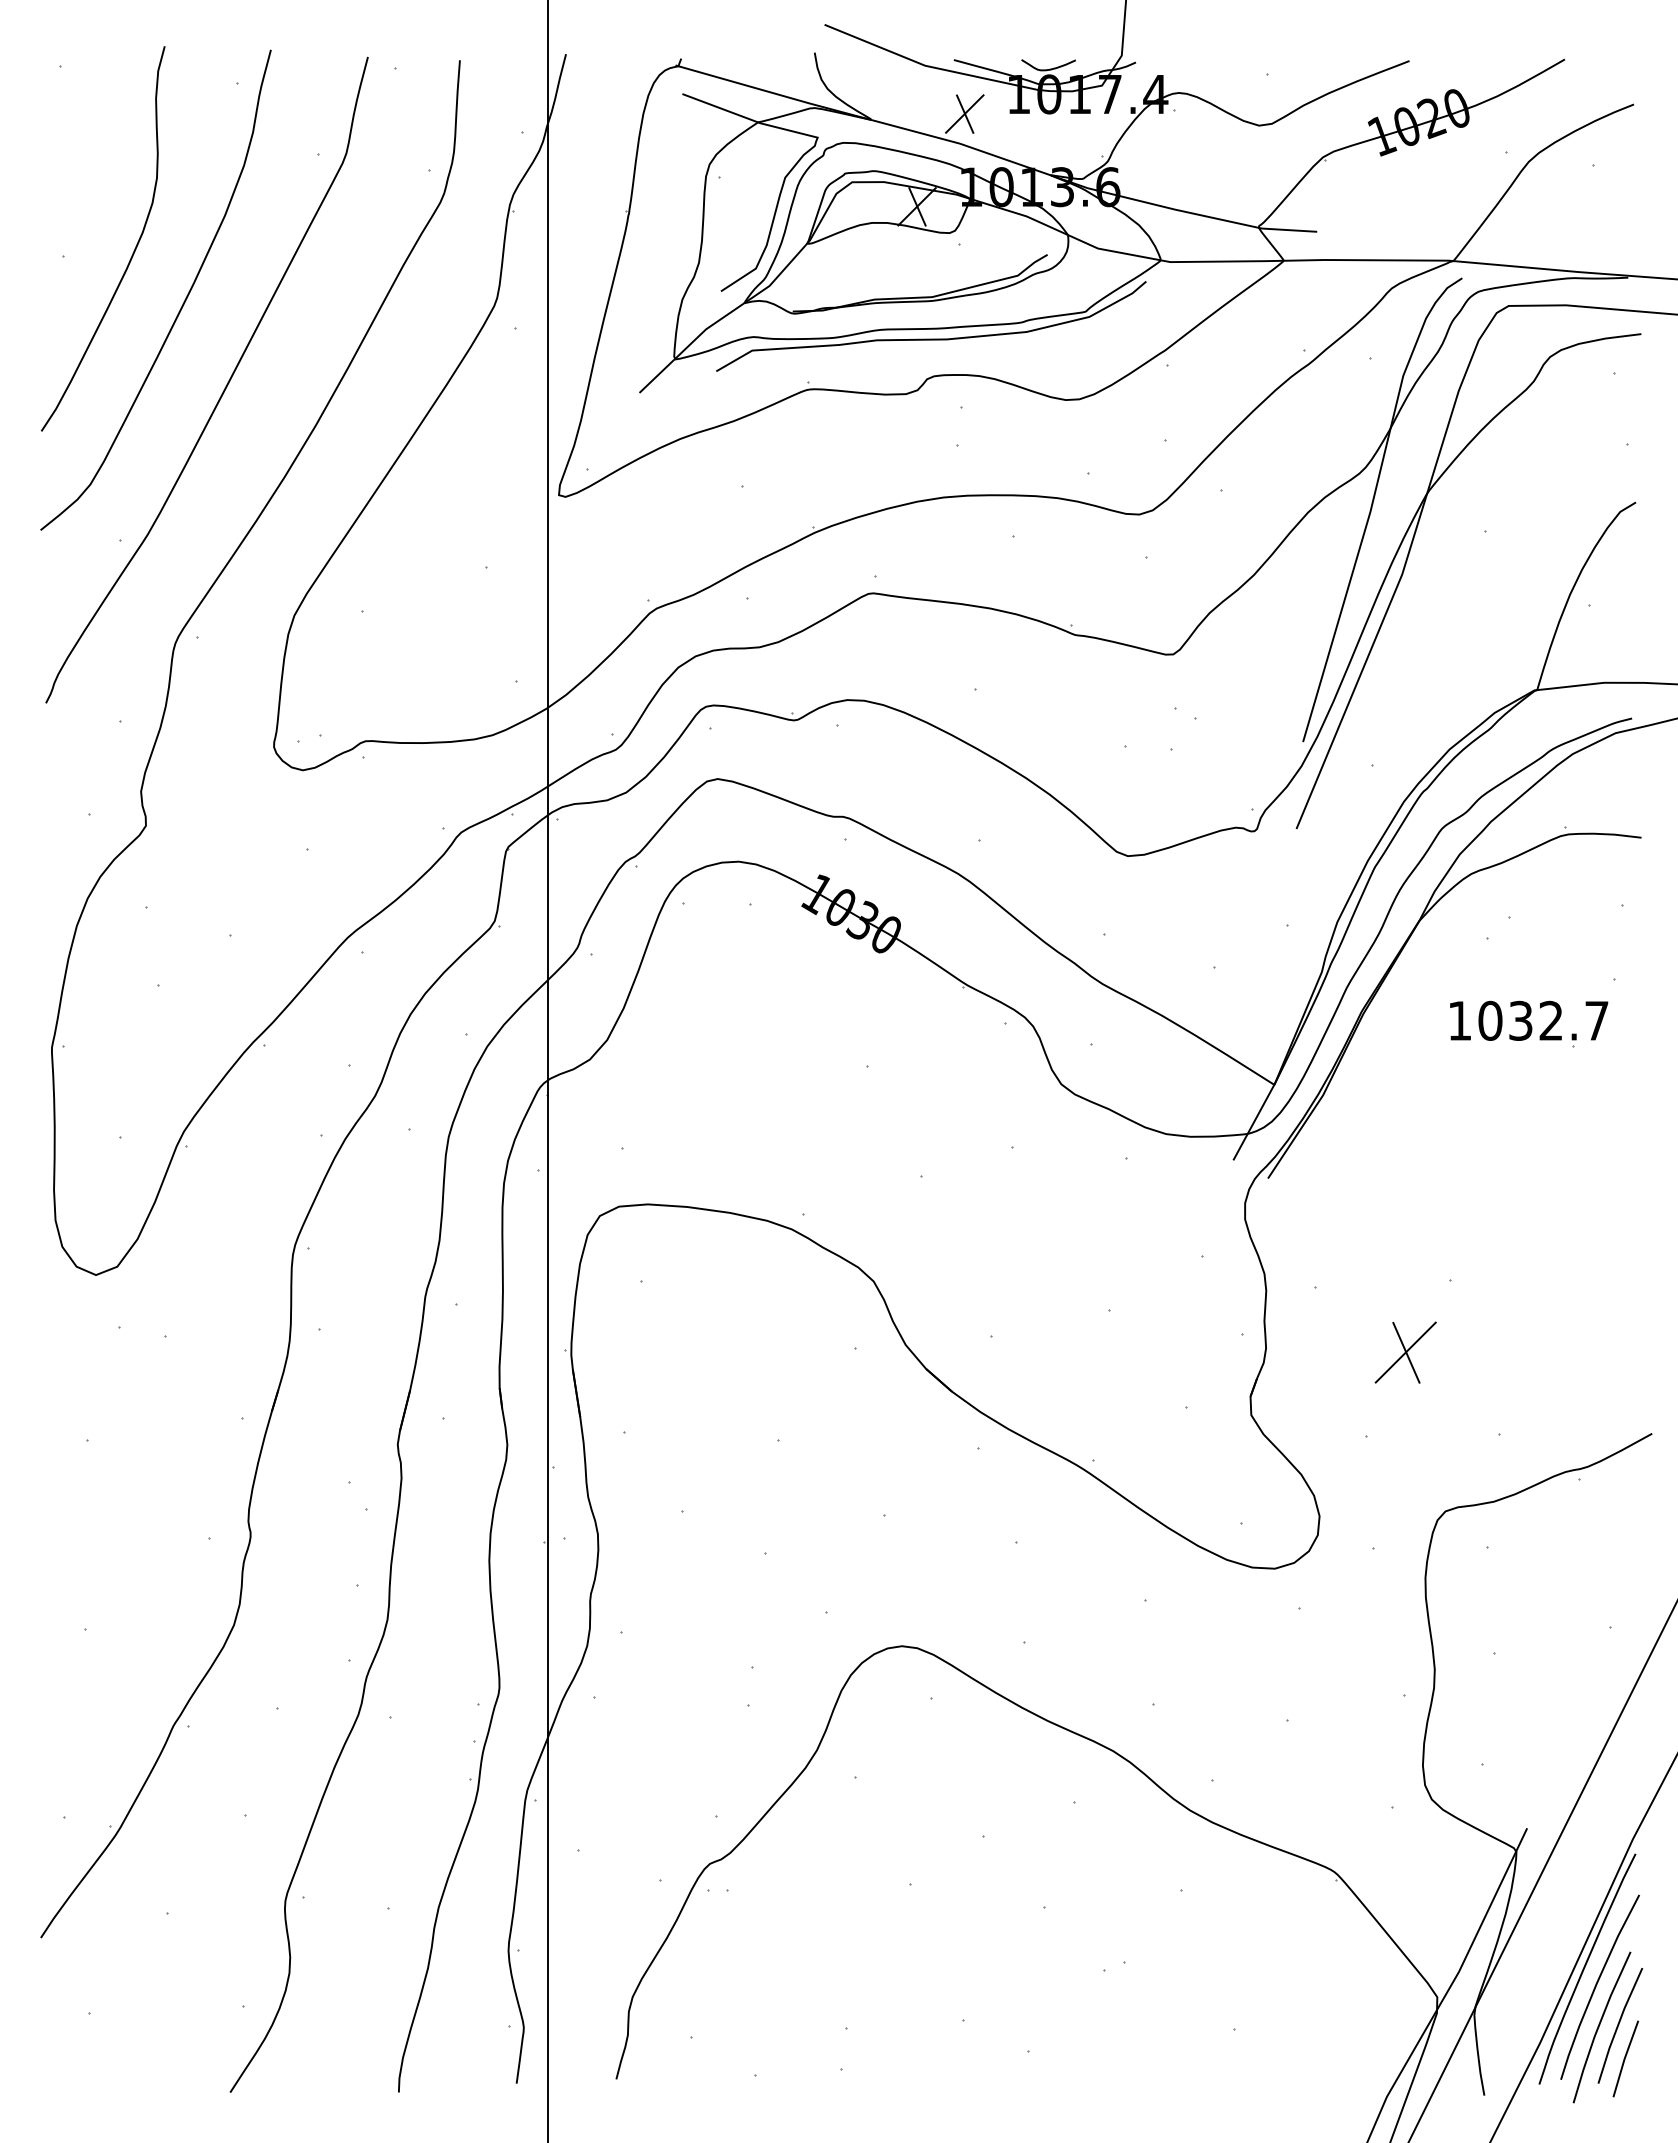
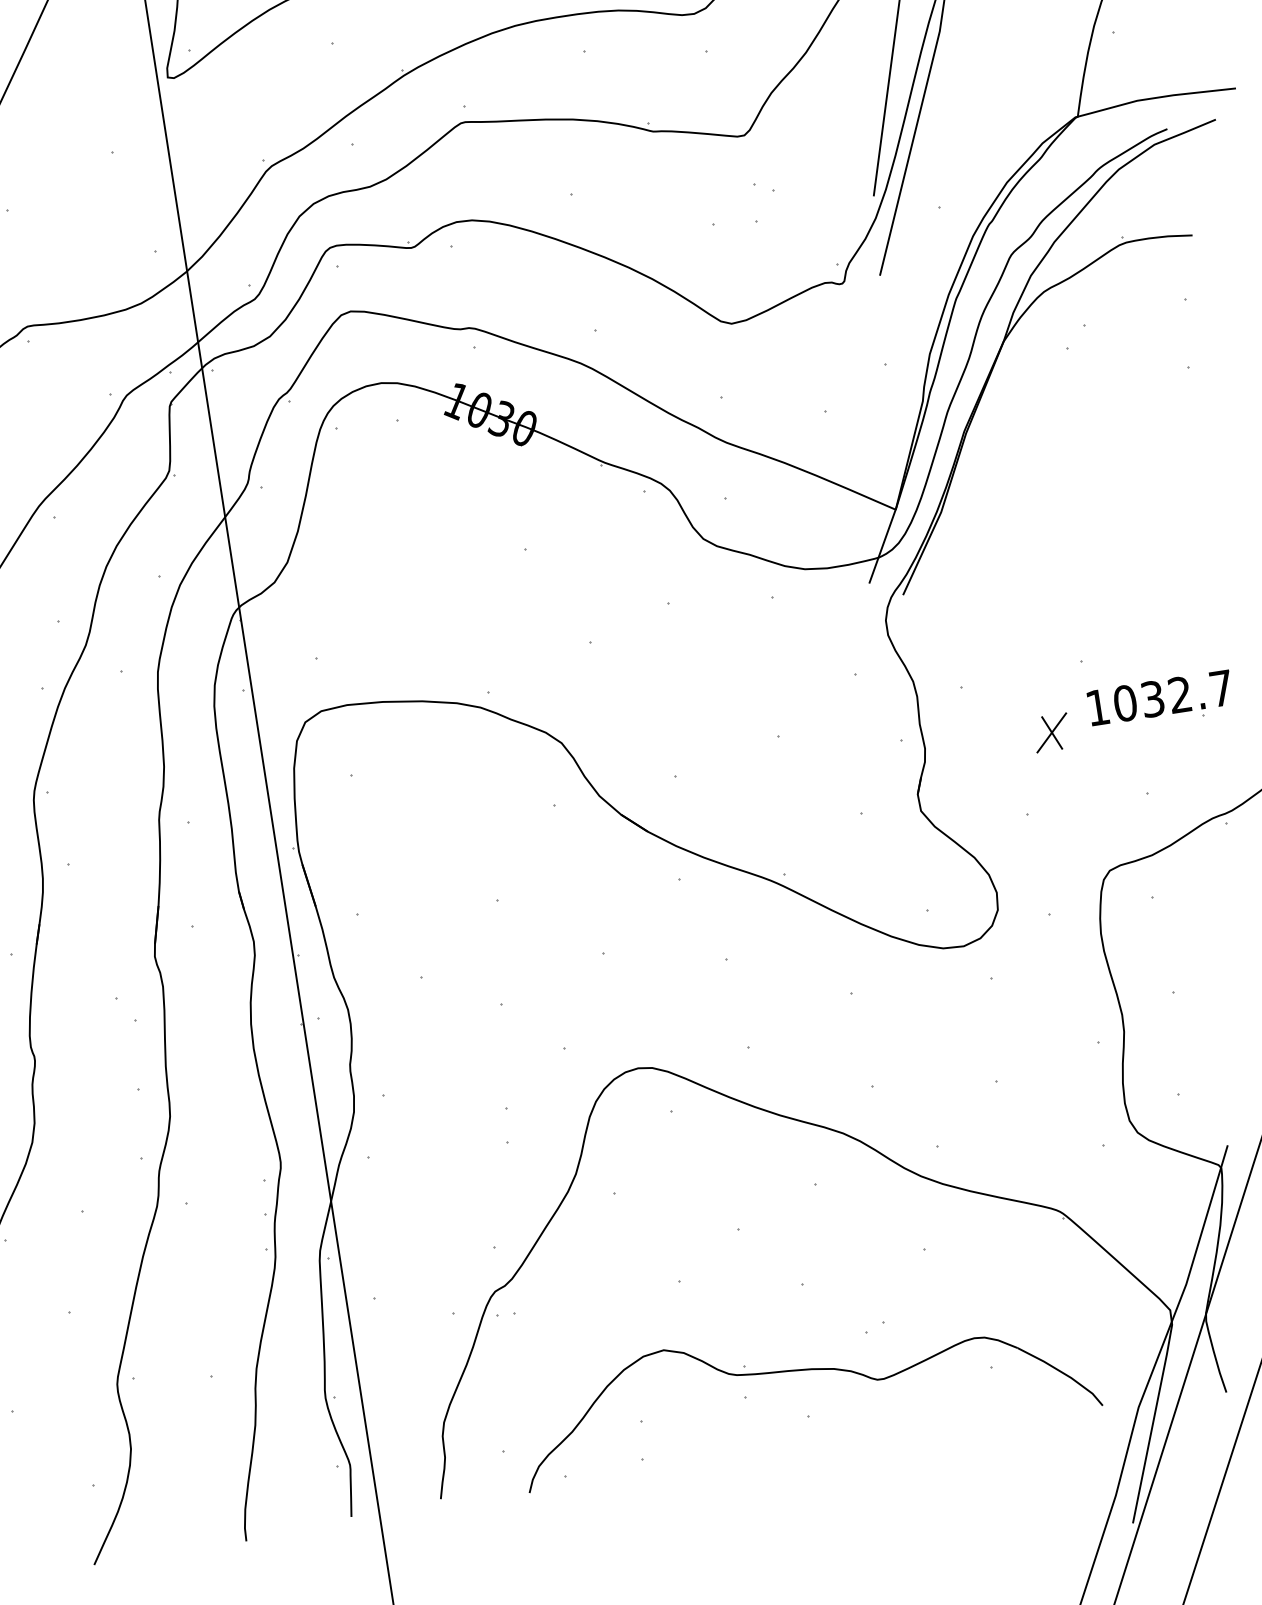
part: (1529, 1023) -> (1160, 700), moved
part: (1405, 1352) -> (1051, 732), size x0.62
part: (1030, 2001) -> (803, 1371), added

